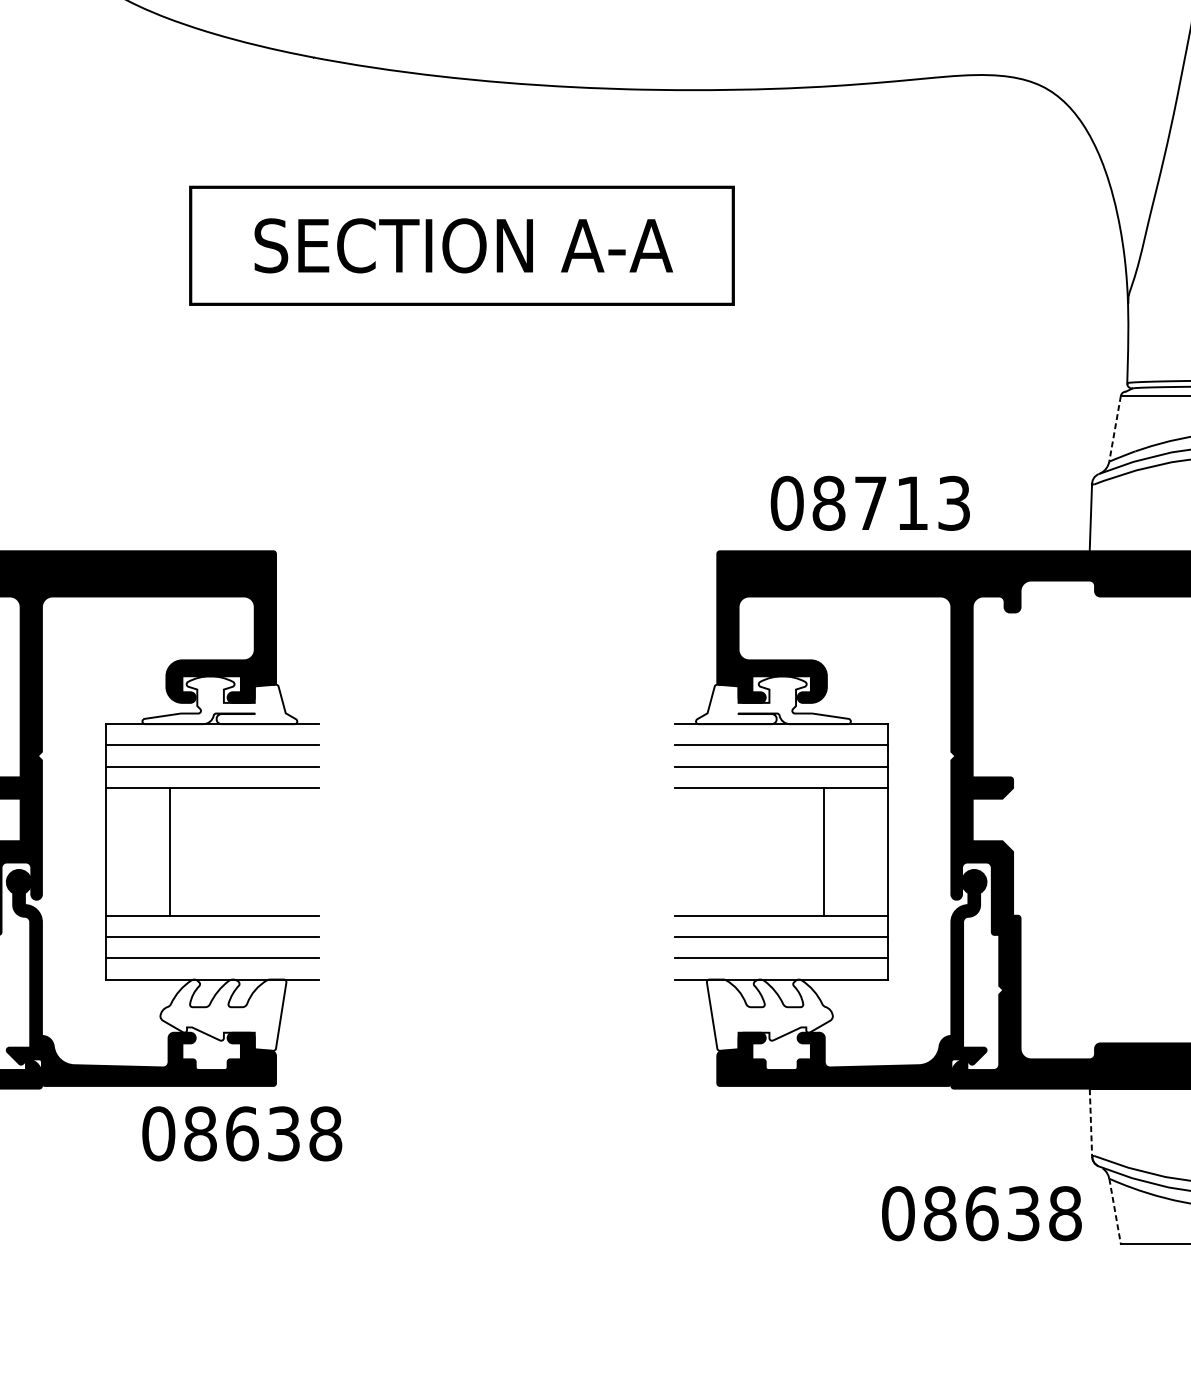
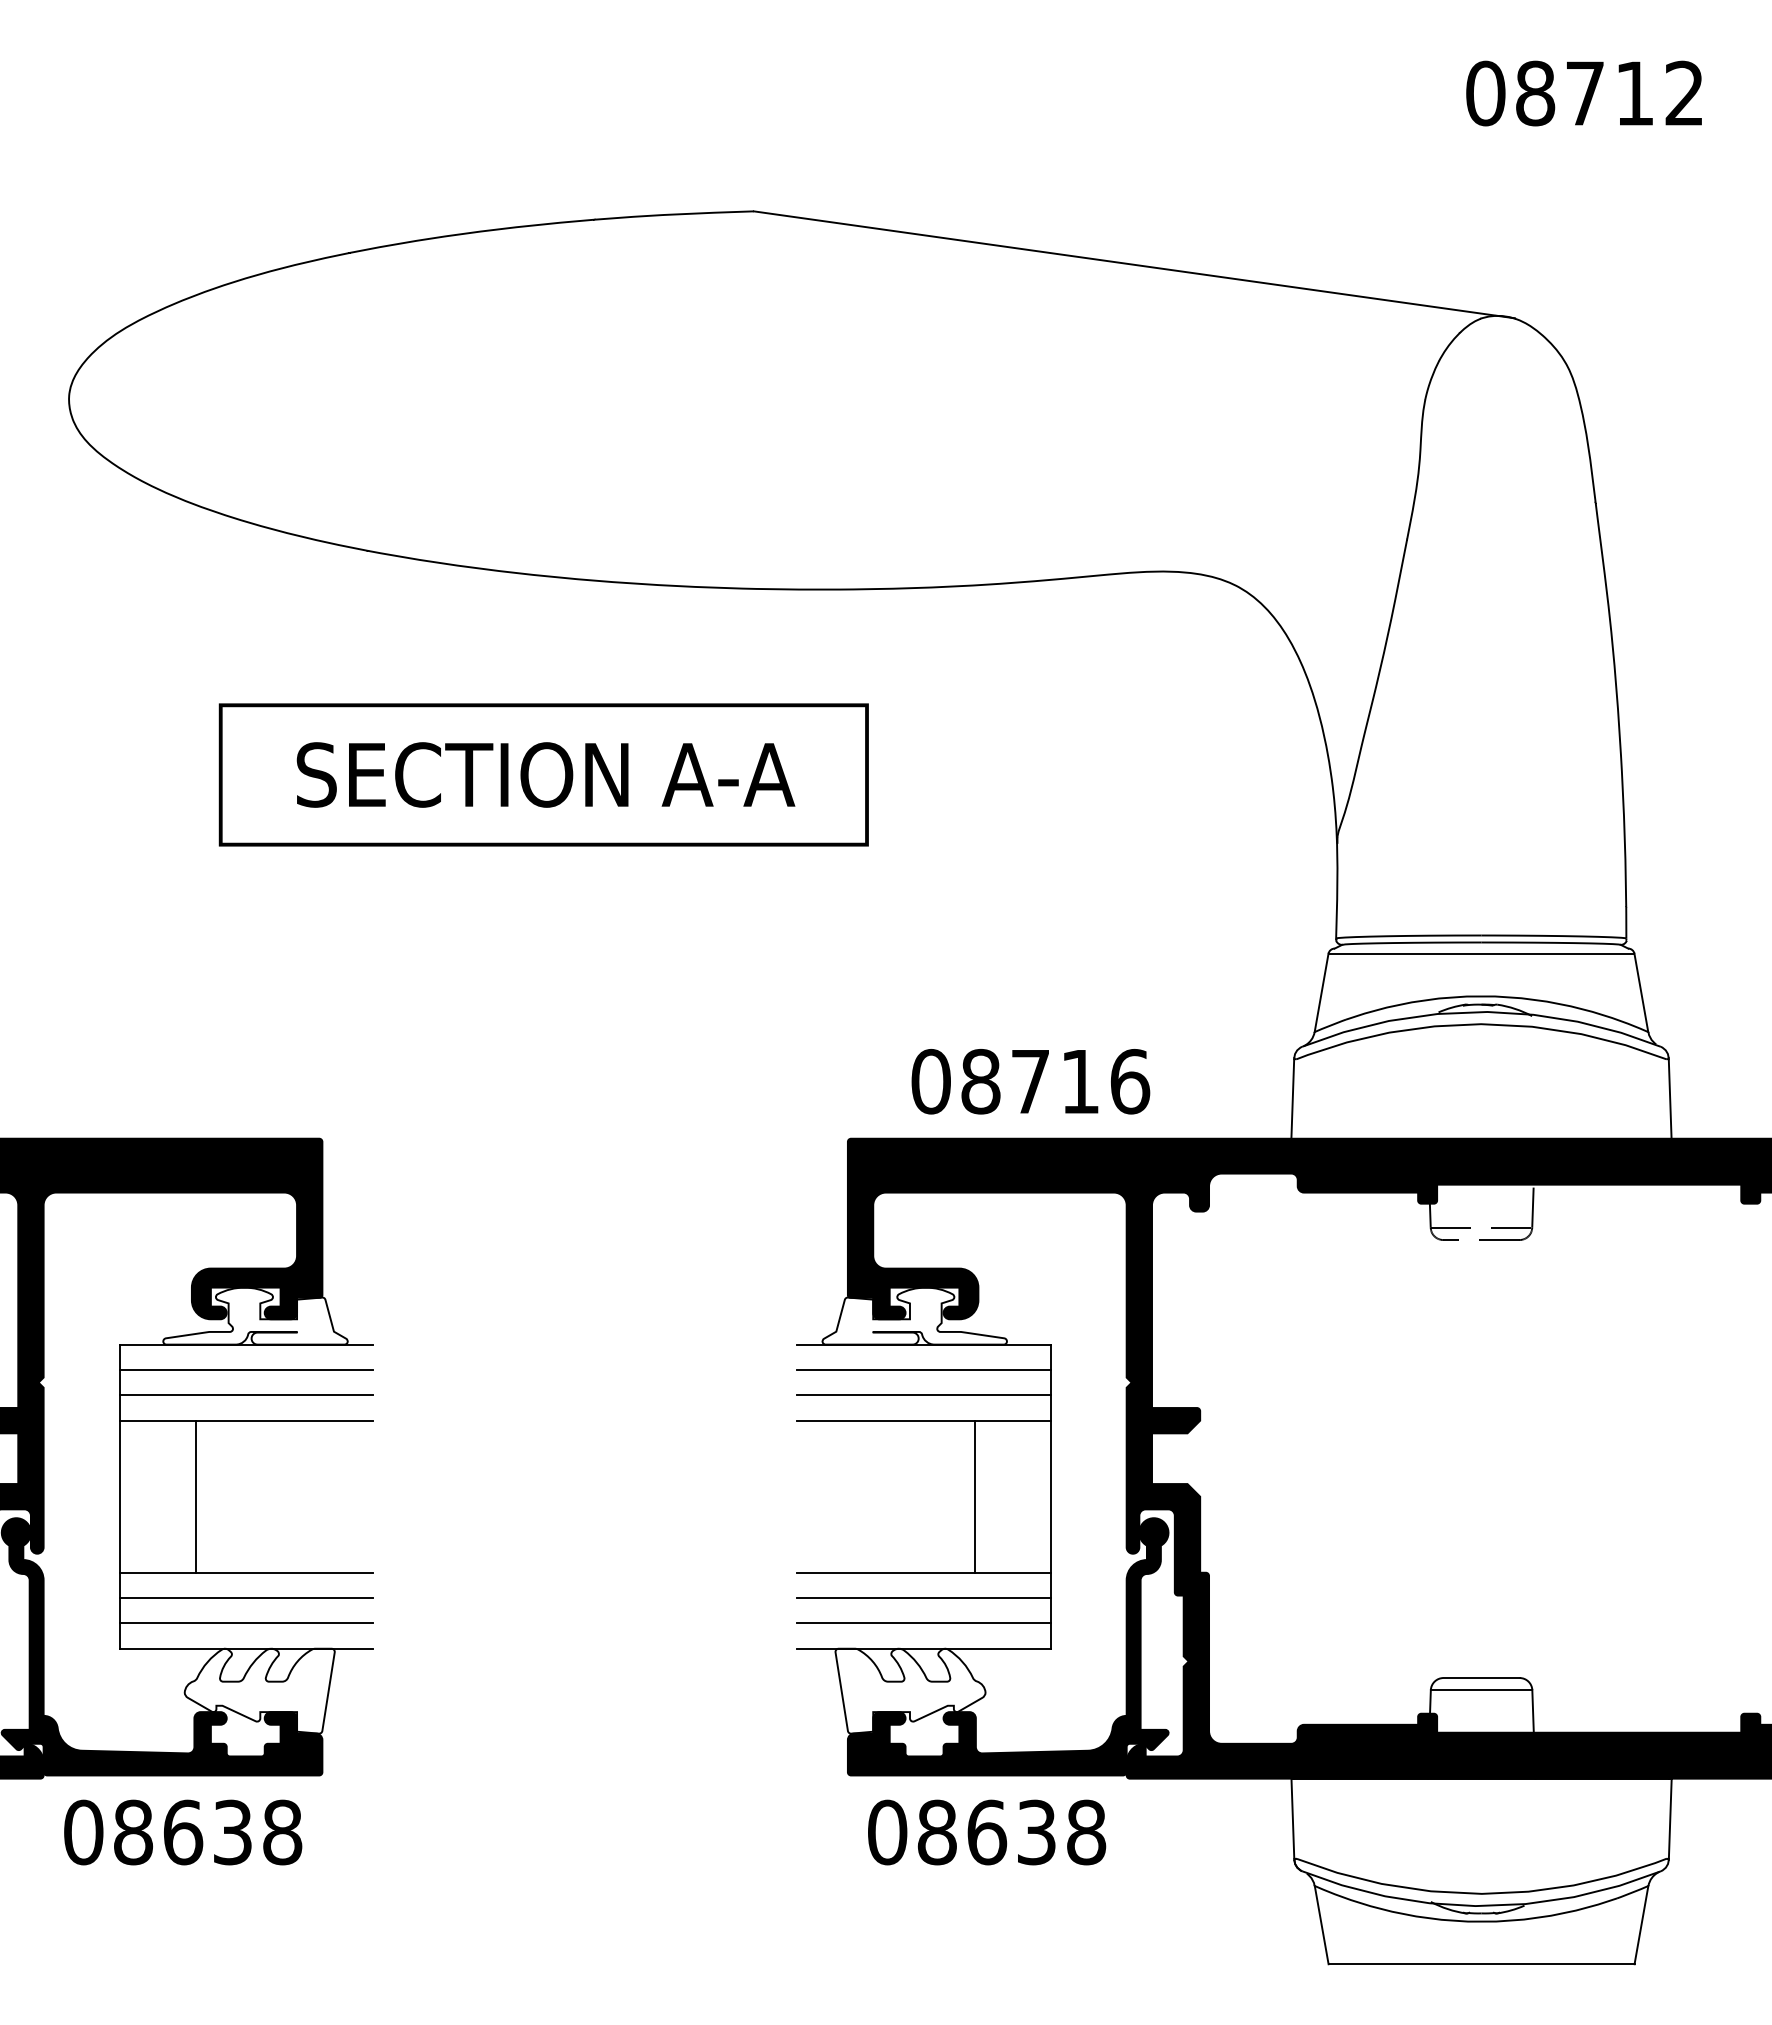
line: (1114, 428) -> (1321, 992), dashed -> solid
text: (954, 503) -> (1130, 1081), 08713 -> 08716
line: (1090, 1122) -> (1292, 1819), dashed -> solid
text: (242, 1133) -> (183, 1832), moved
line: (1114, 1211) -> (1321, 1925), dashed -> solid
text: (982, 1213) -> (987, 1832), moved

